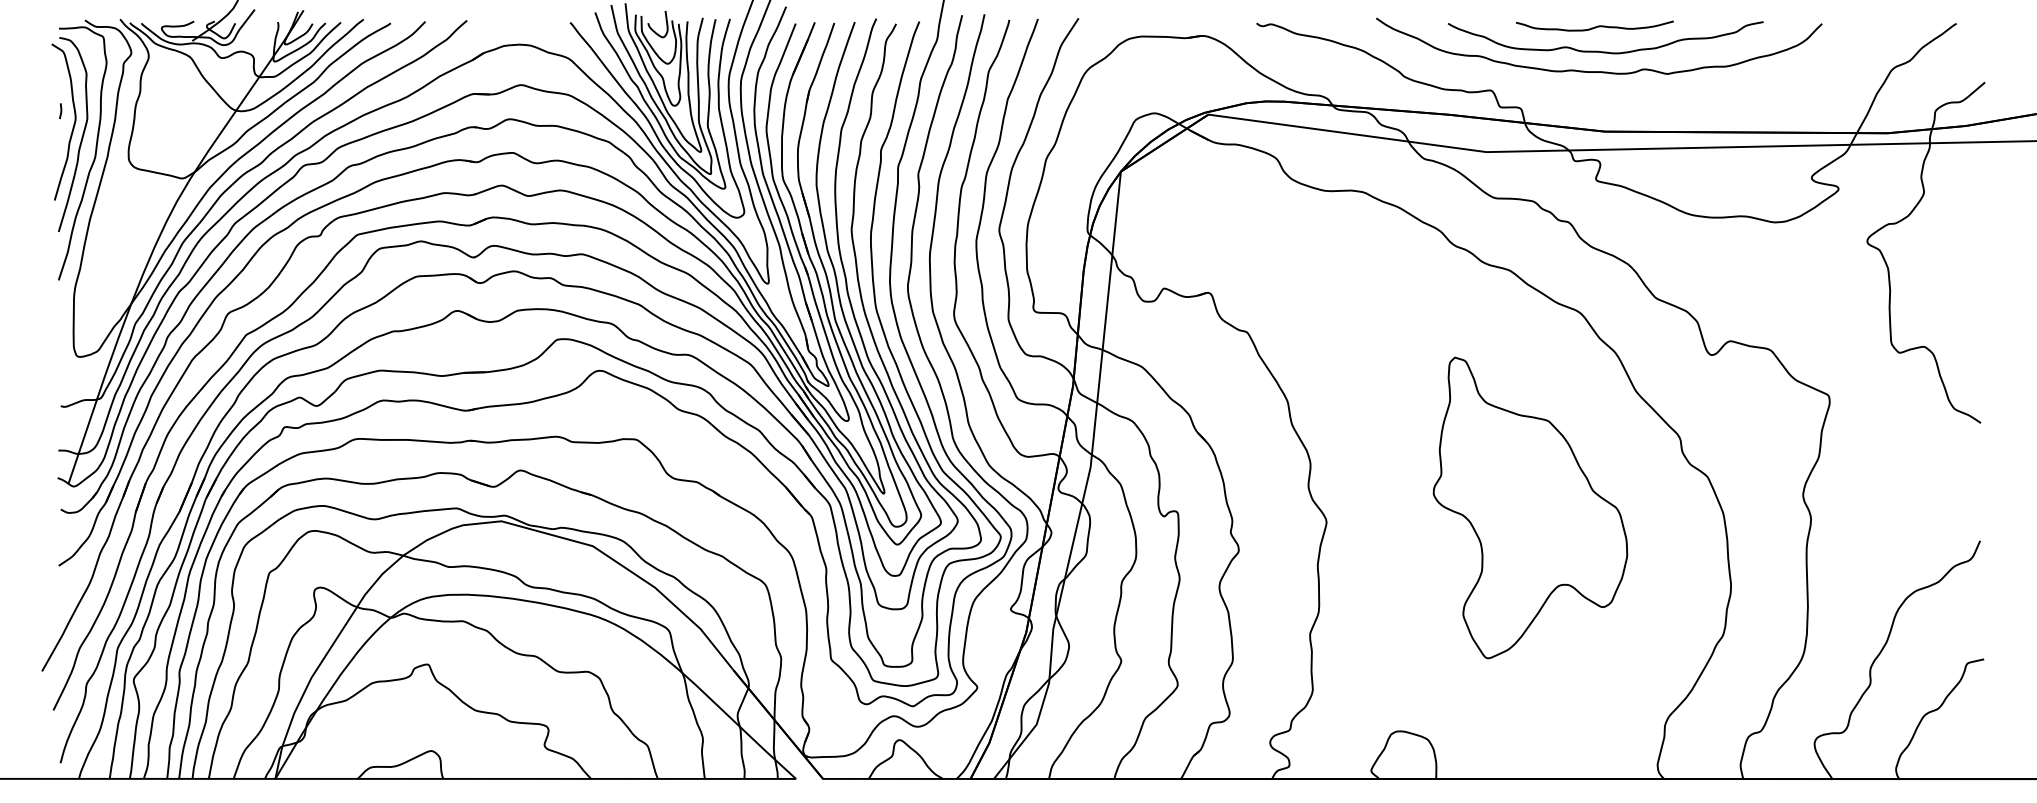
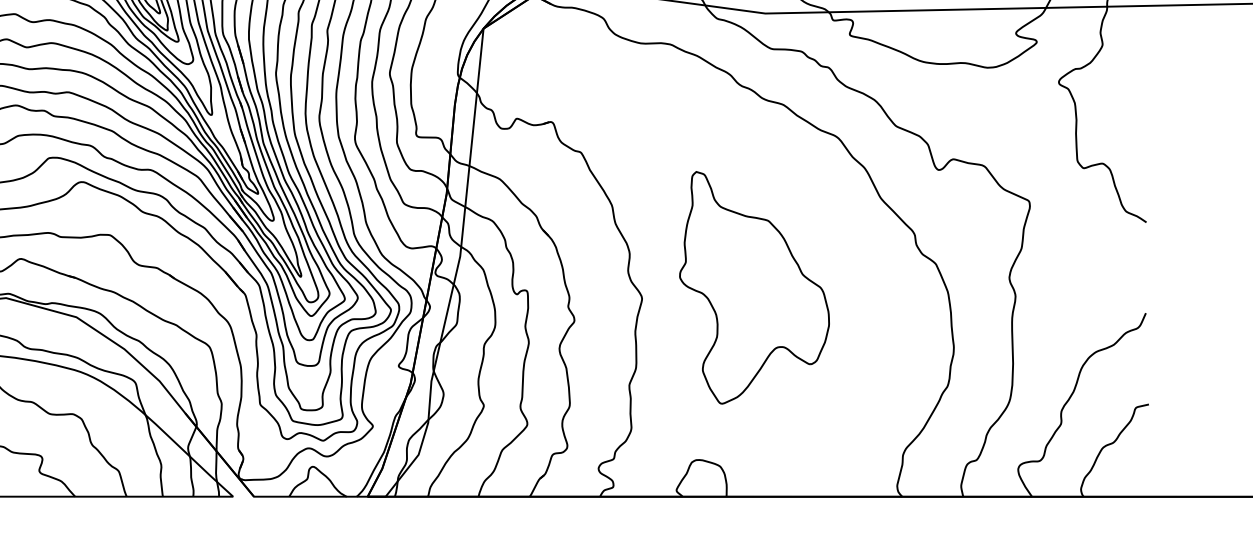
part: (1530, 507) -> (754, 287), moved

